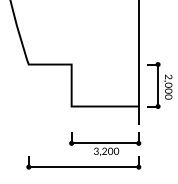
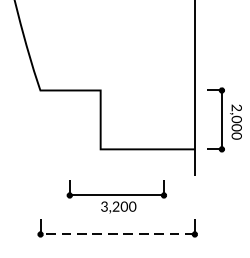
part: (105, 144) -> (117, 197), moved
line: (83, 167) -> (117, 234), solid -> dashed

